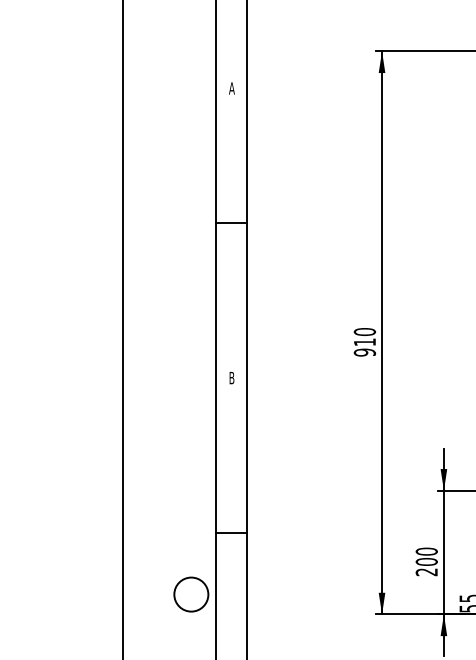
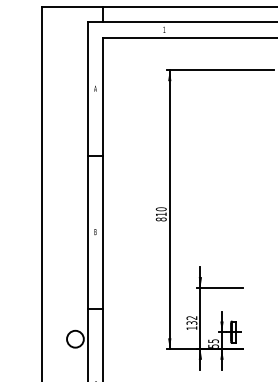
text: (365, 352) -> (161, 219), 910 -> 810
text: (425, 562) -> (191, 323), 200 -> 132

